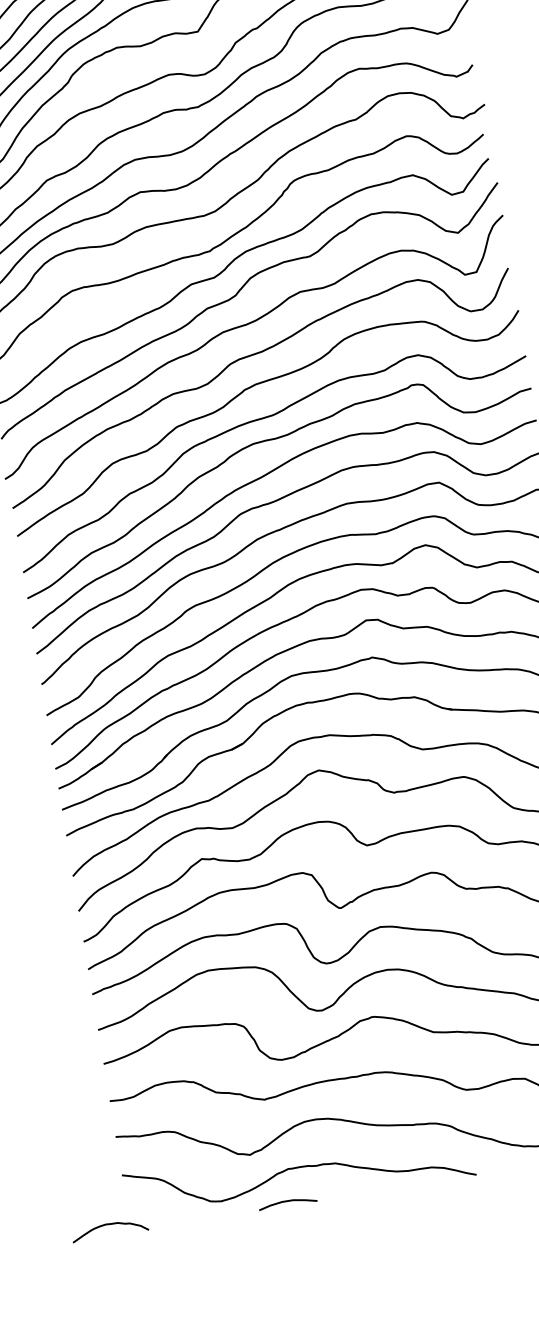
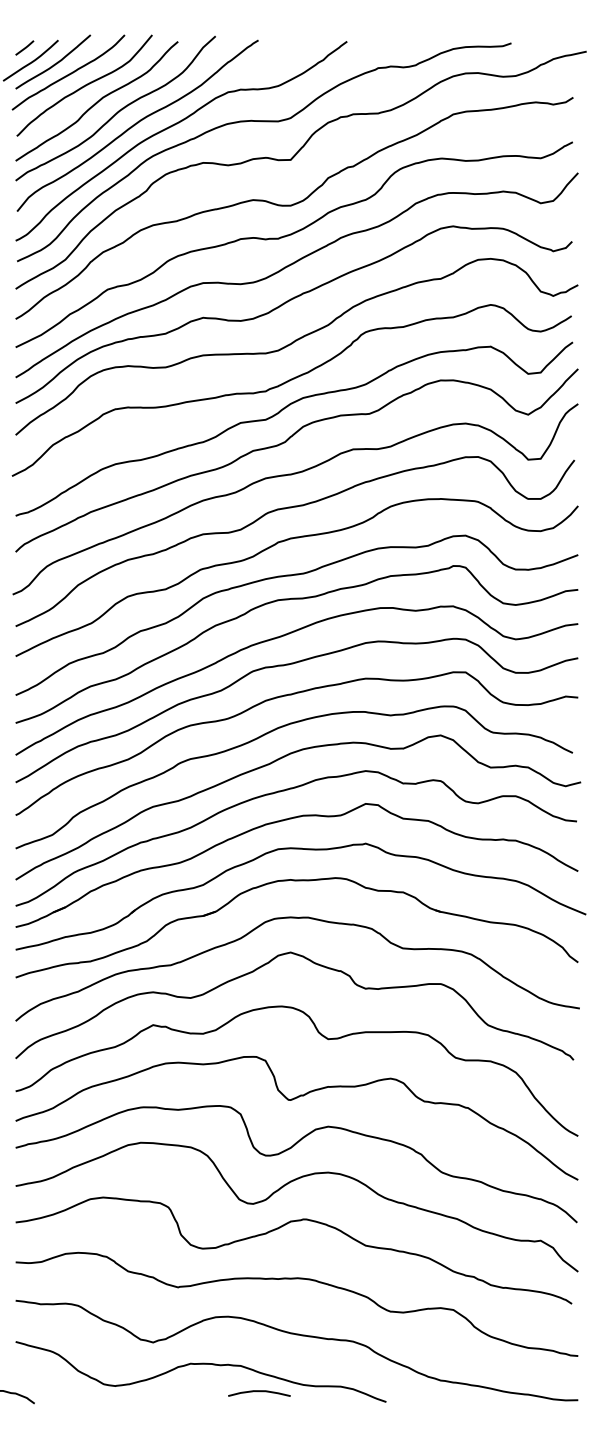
curve: (287, 1202) -> (259, 1392), moved

